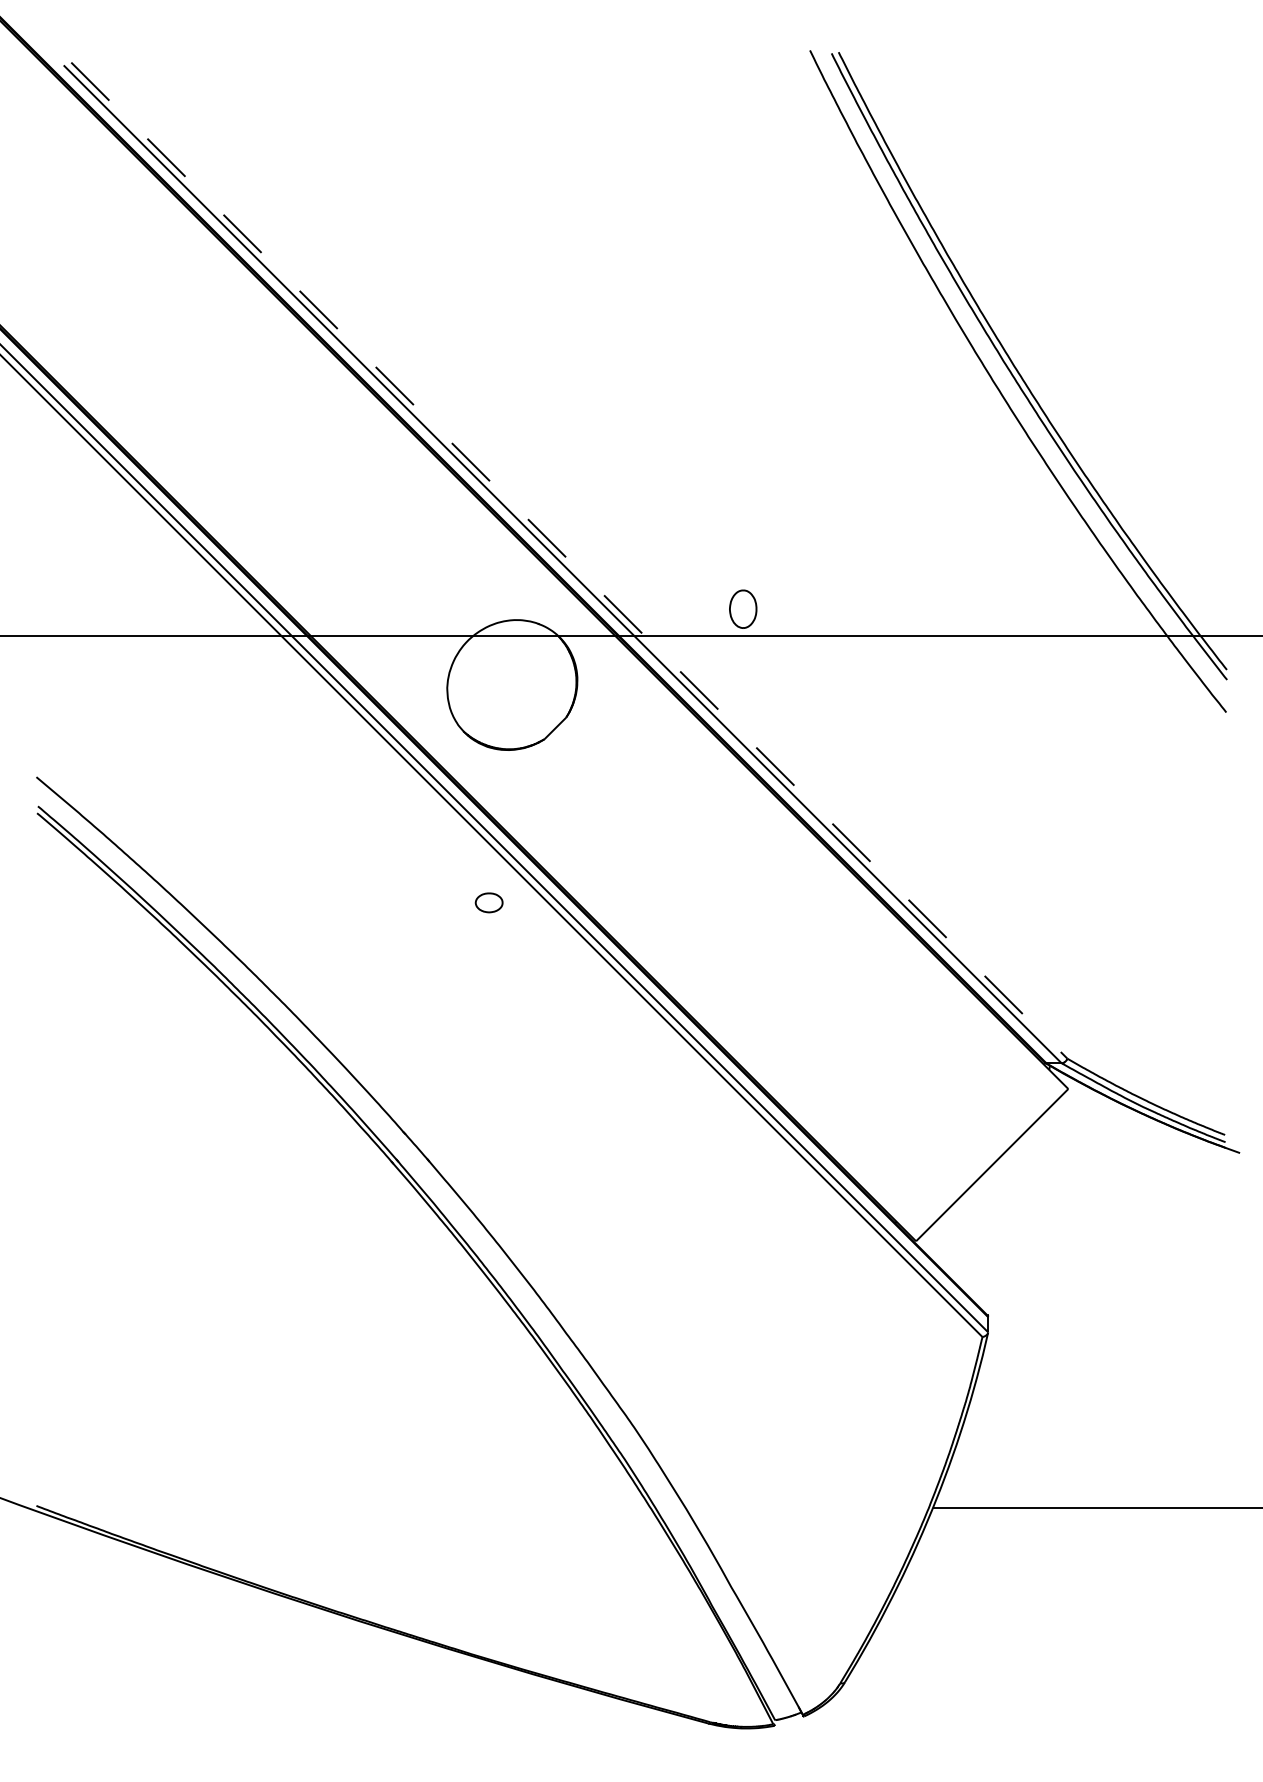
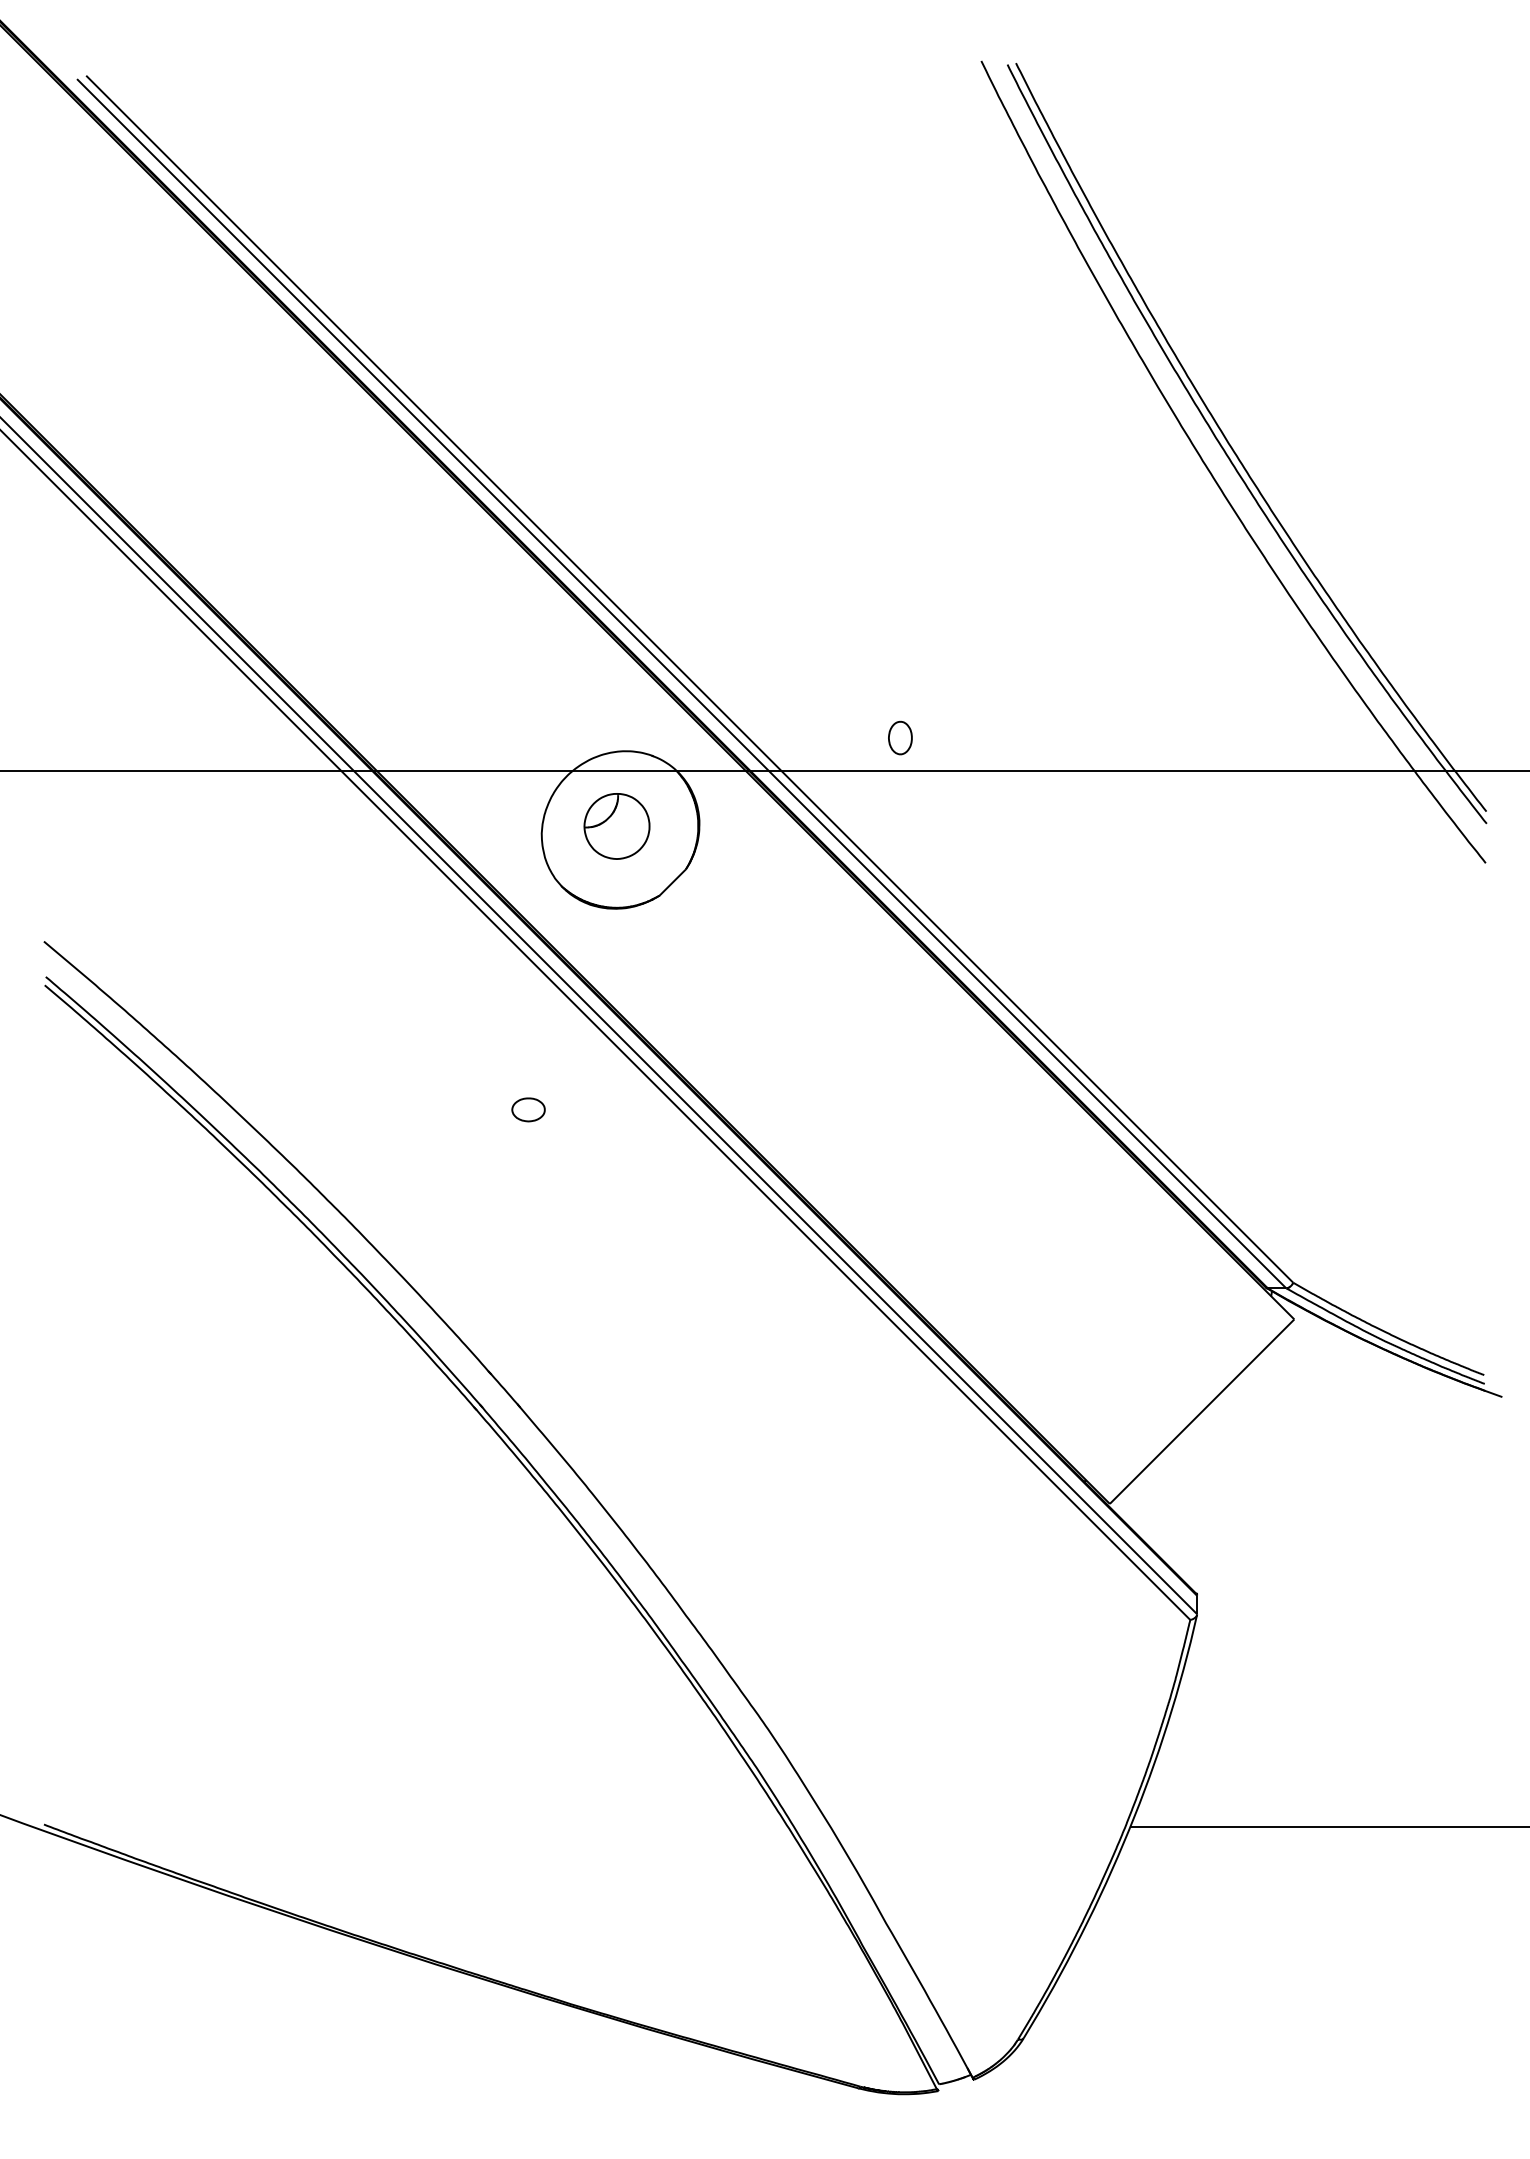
line: (570, 560) -> (690, 679), dashed -> solid
part: (743, 608) -> (900, 737), size x0.71
part: (508, 682) -> (616, 826), added
part: (489, 902) -> (528, 1109), moved

